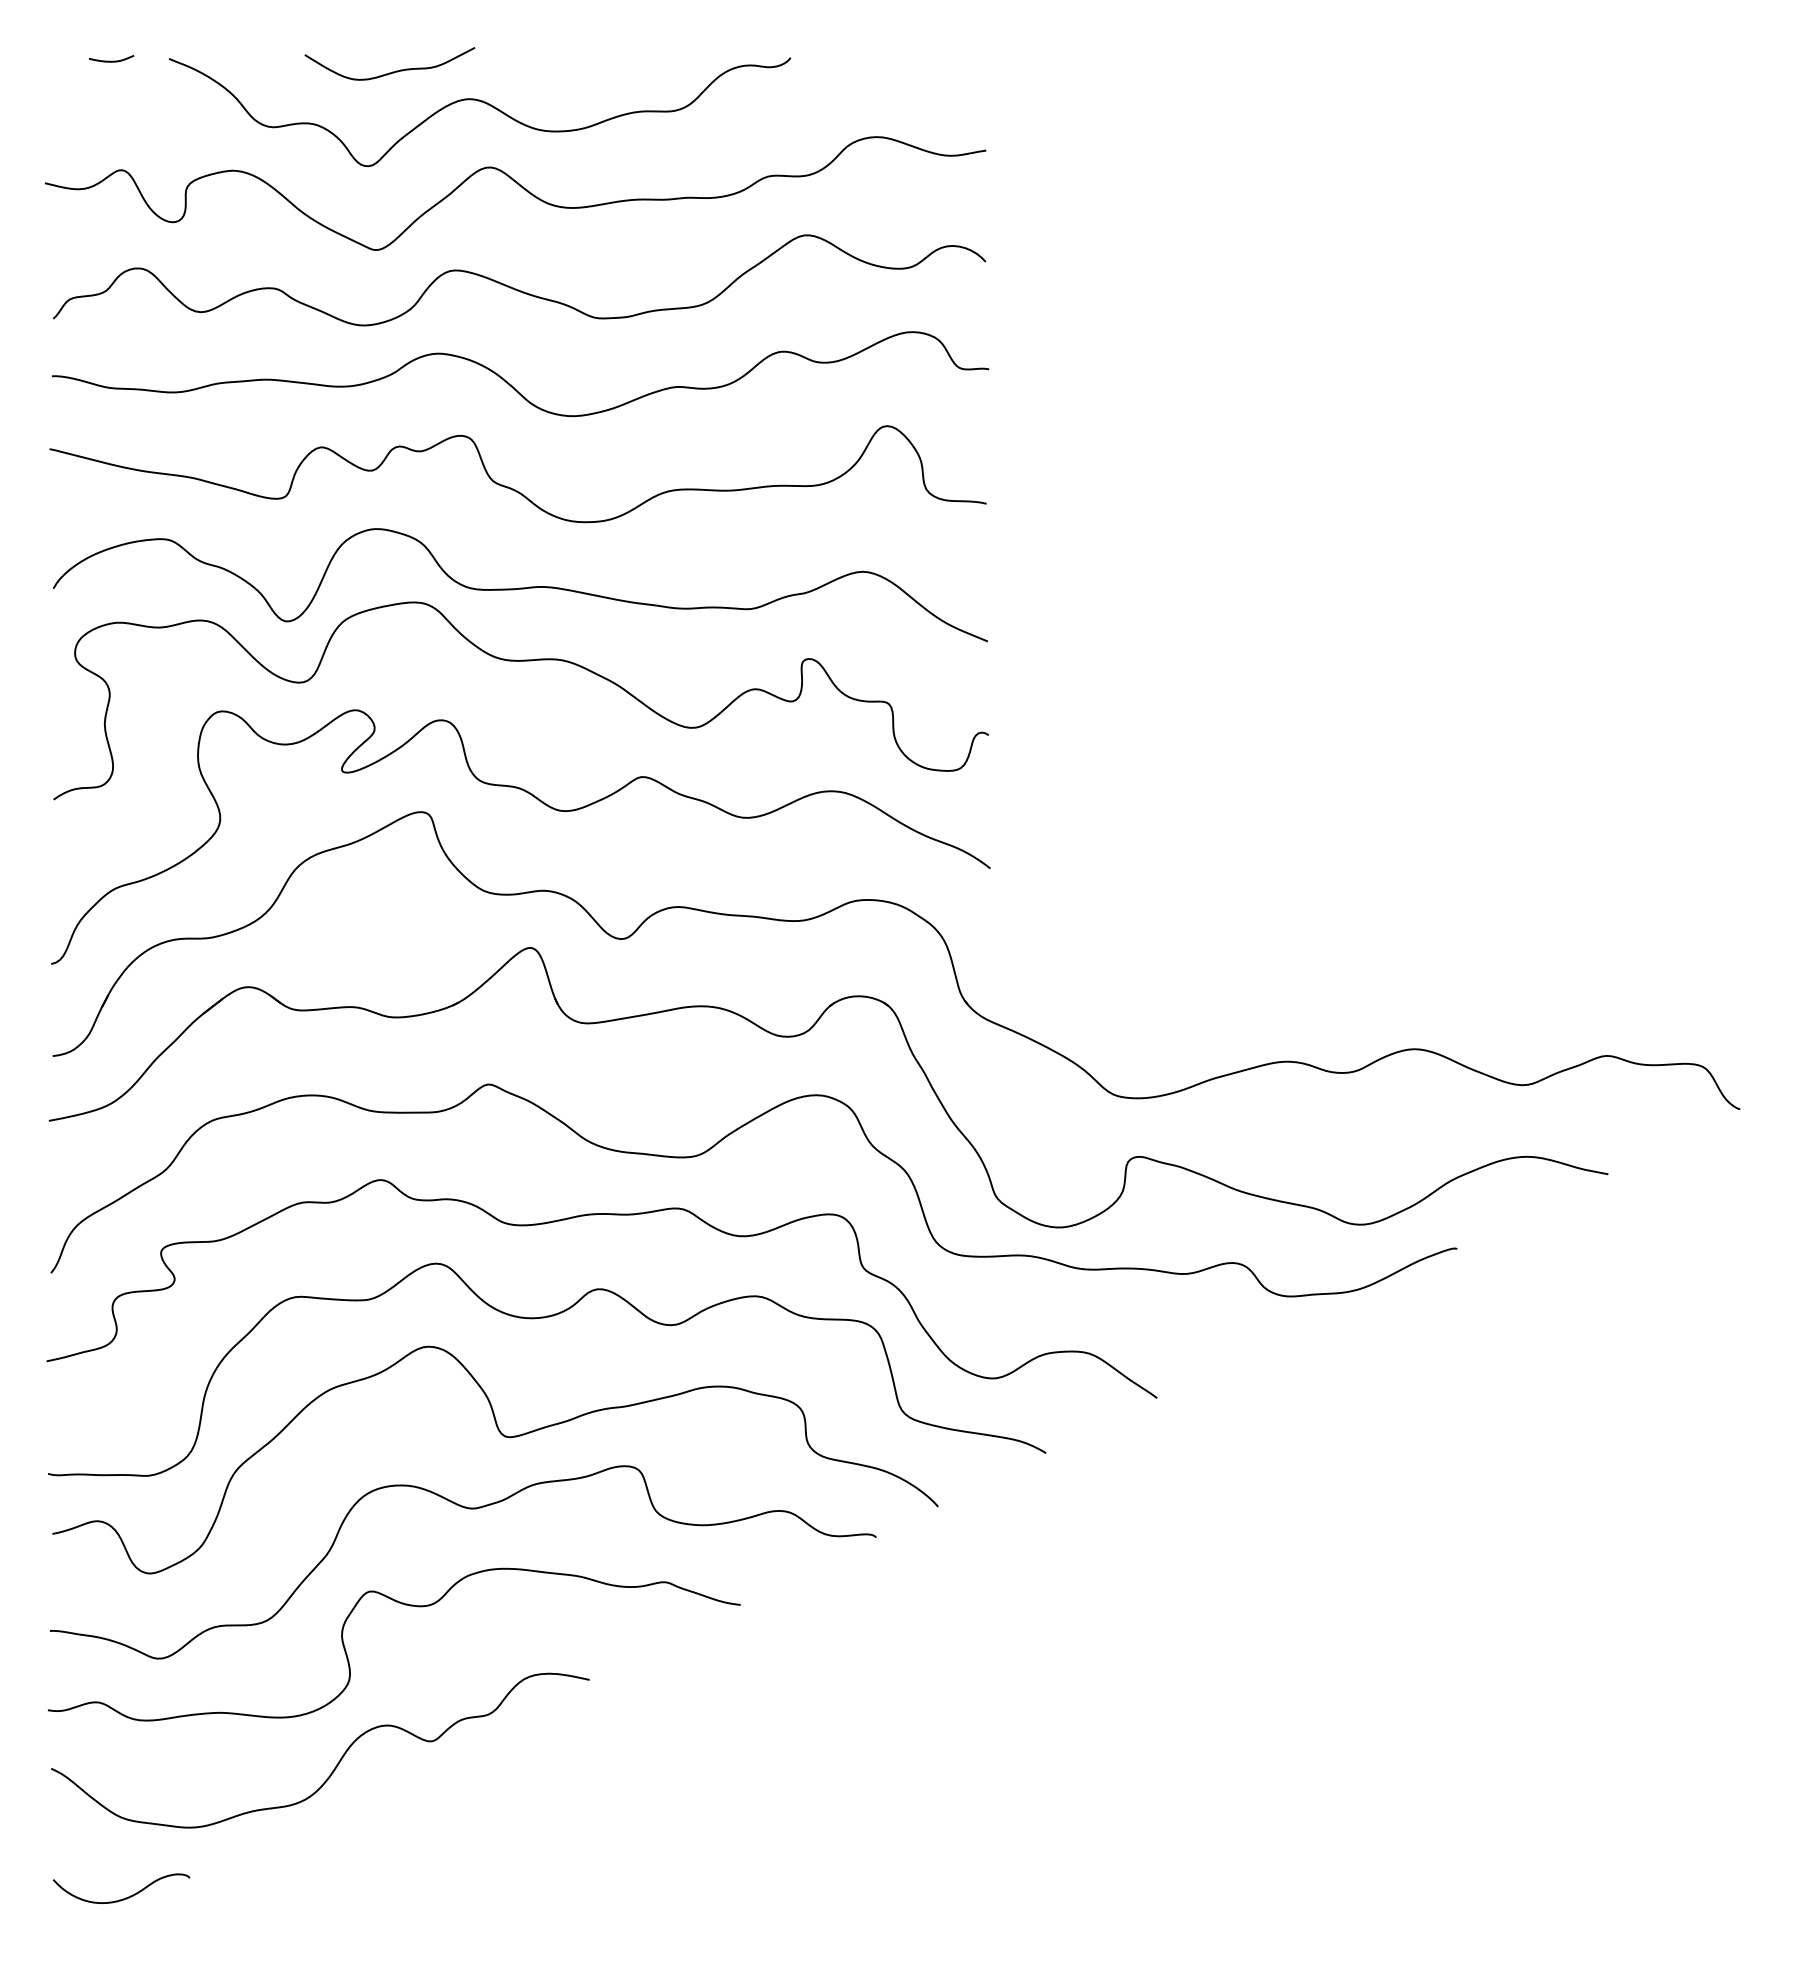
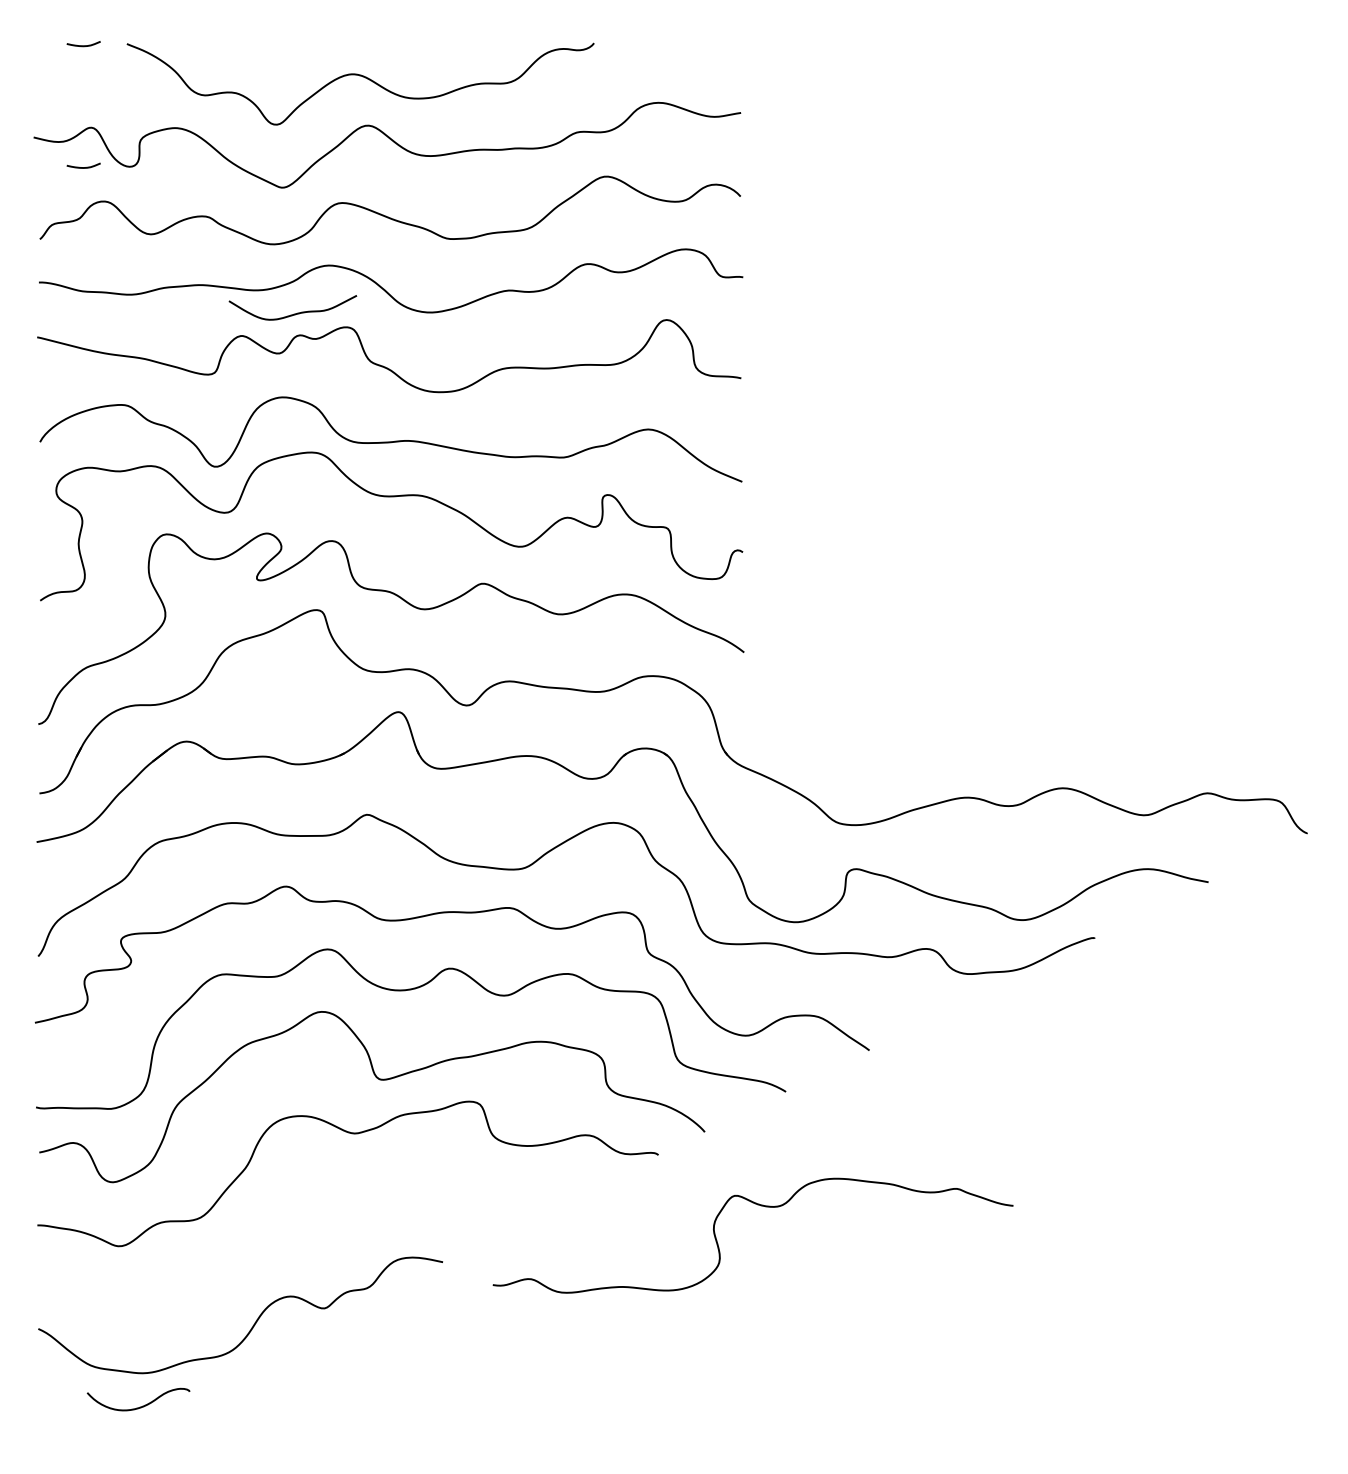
curve: (392, 71) -> (294, 313), moved
curve: (111, 222) -> (83, 166), added
curve: (405, 1605) -> (761, 1206), moved
curve: (125, 1897) -> (141, 1406), moved

